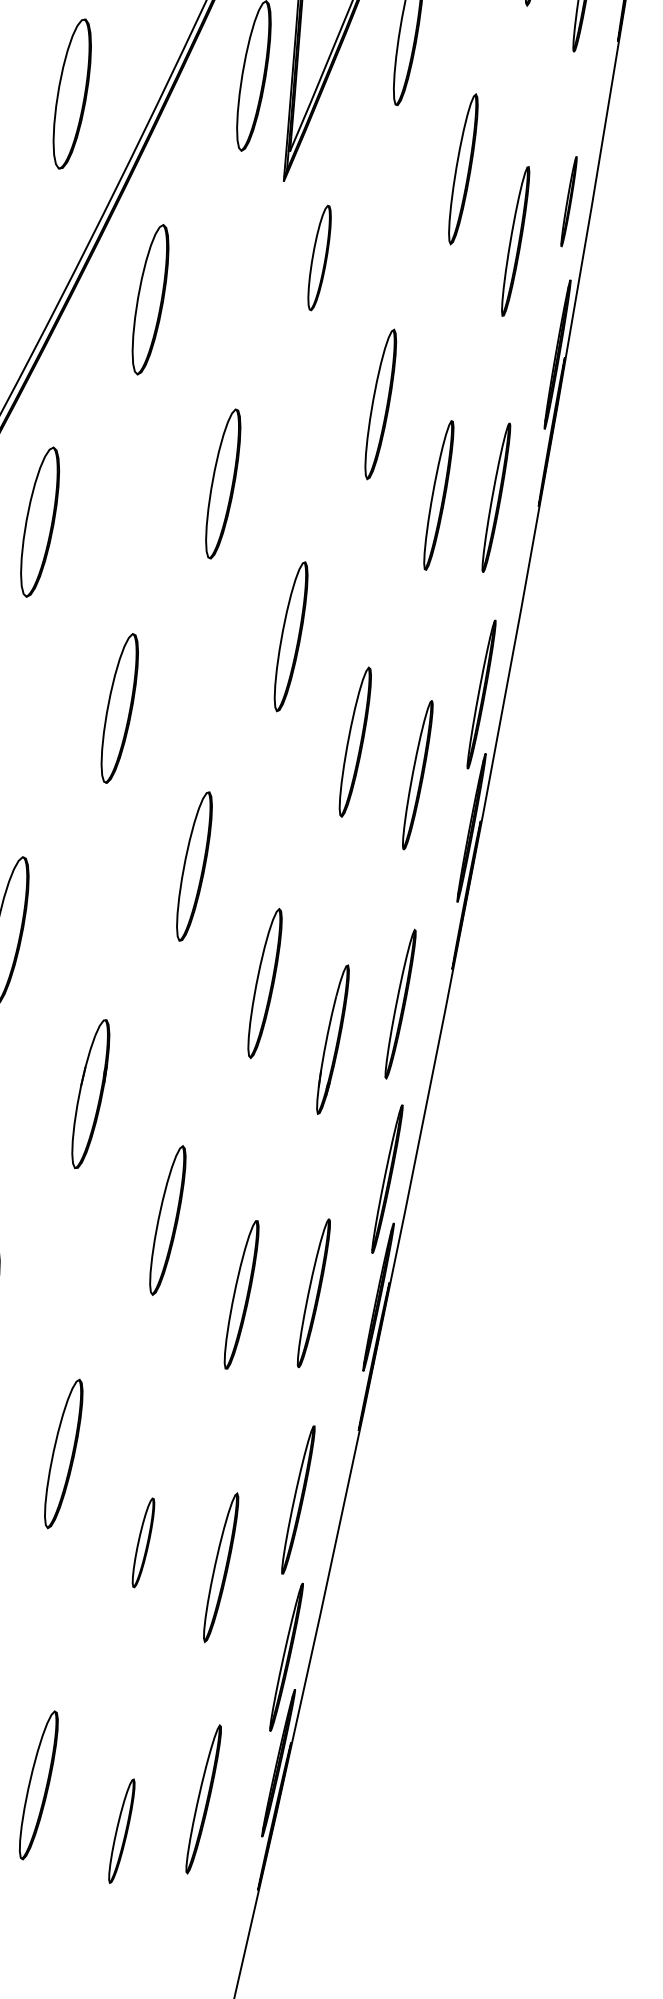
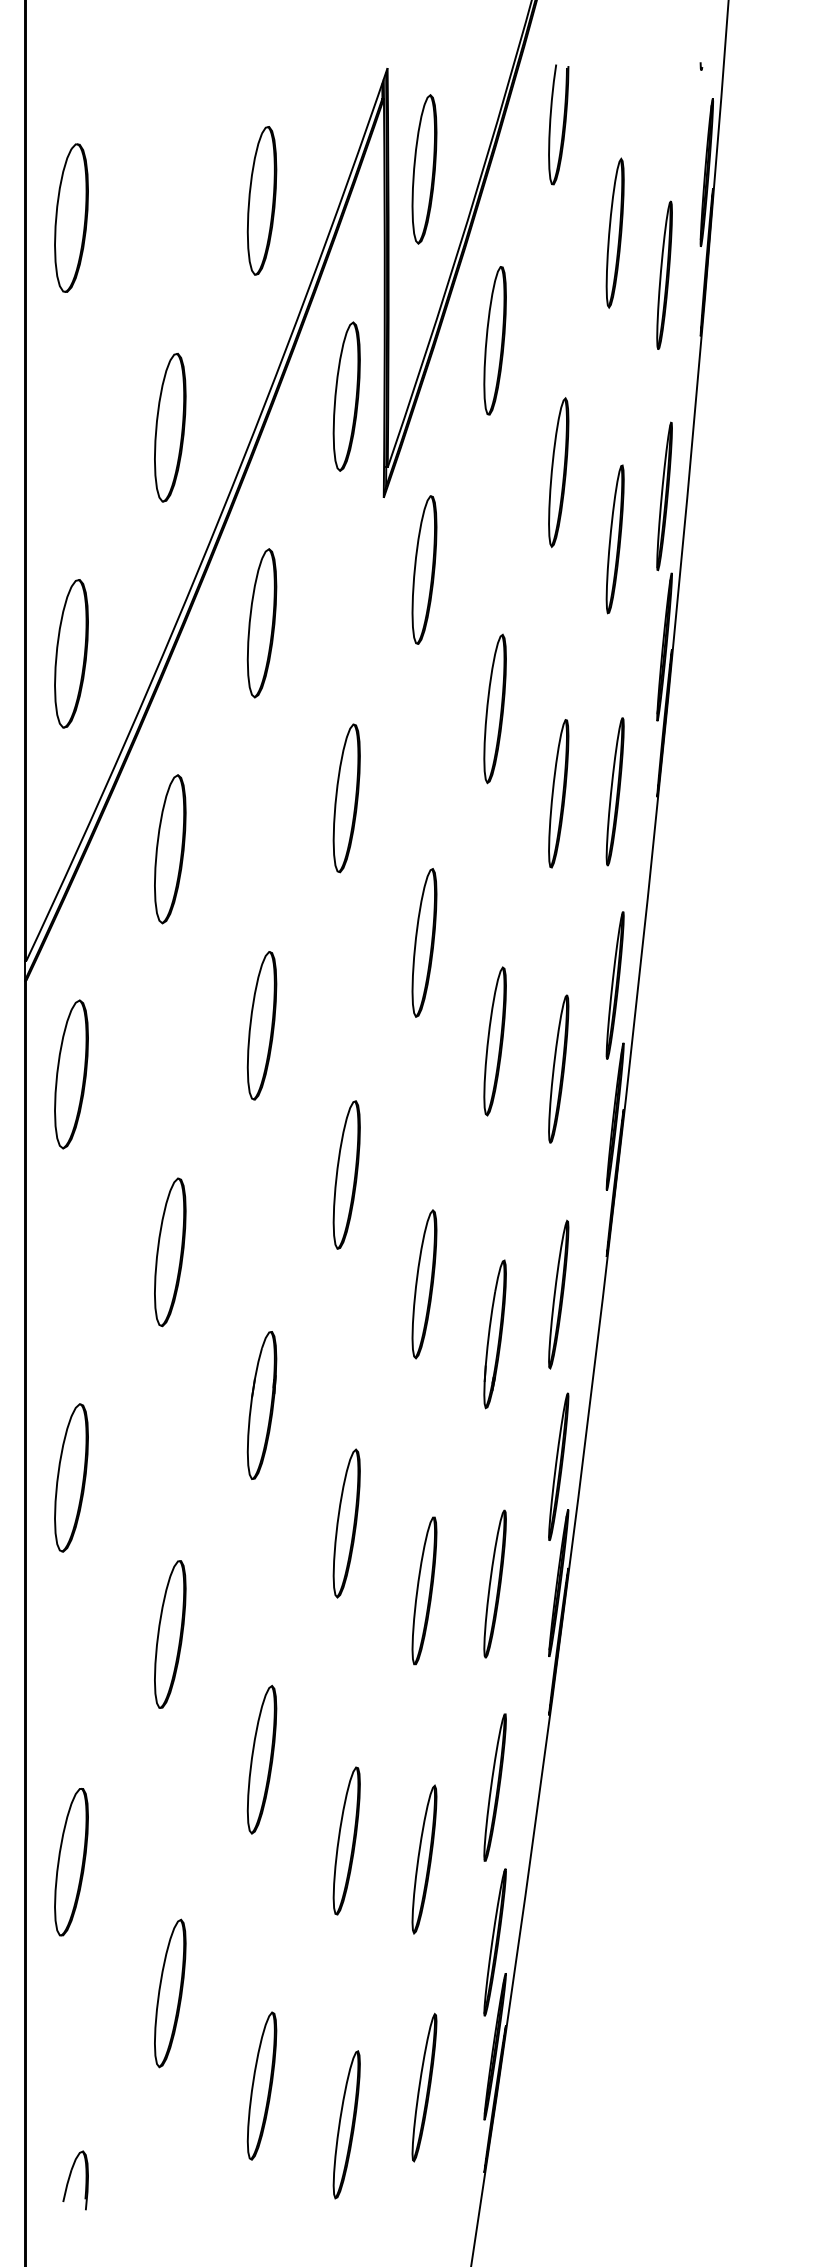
part: (568, 201) -> (664, 496), size x1.67
part: (319, 257) -> (424, 569), size x1.43
part: (143, 1542) -> (346, 1840), size x1.67
part: (121, 1830) -> (346, 2124), size x1.43

